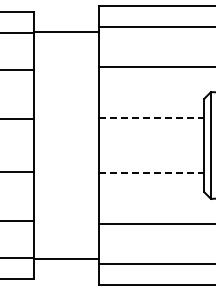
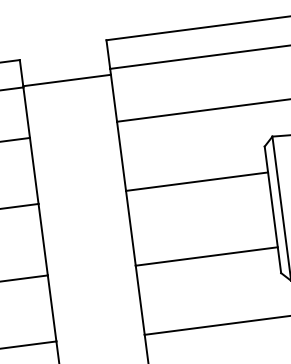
line: (151, 117) -> (196, 181), dashed -> solid
line: (151, 173) -> (206, 256), dashed -> solid

